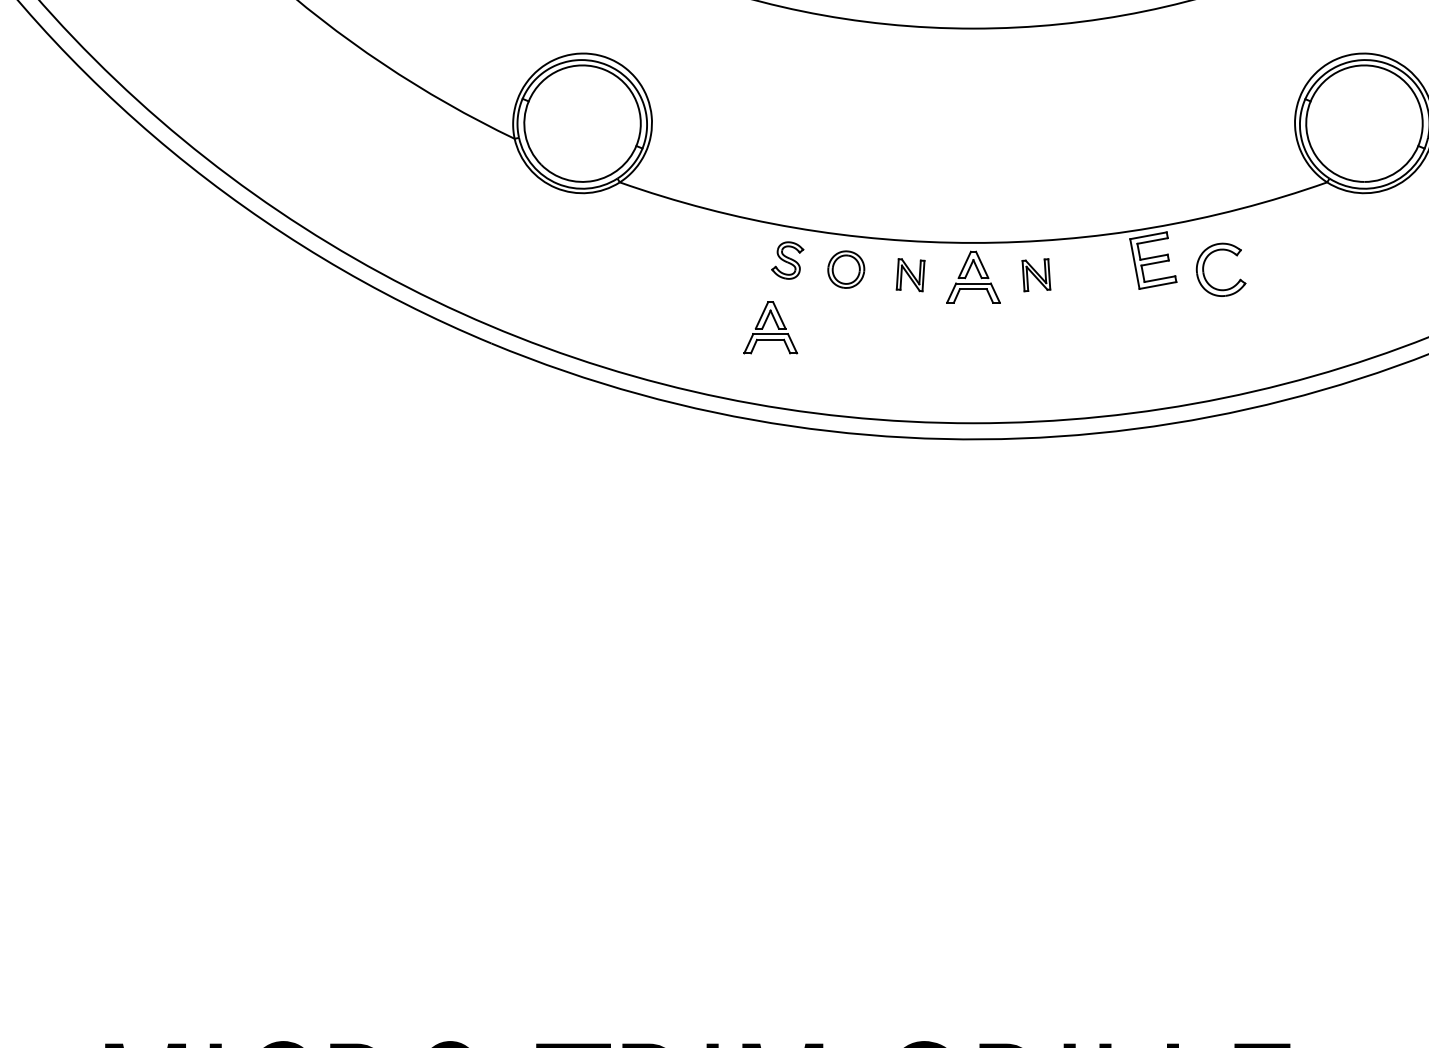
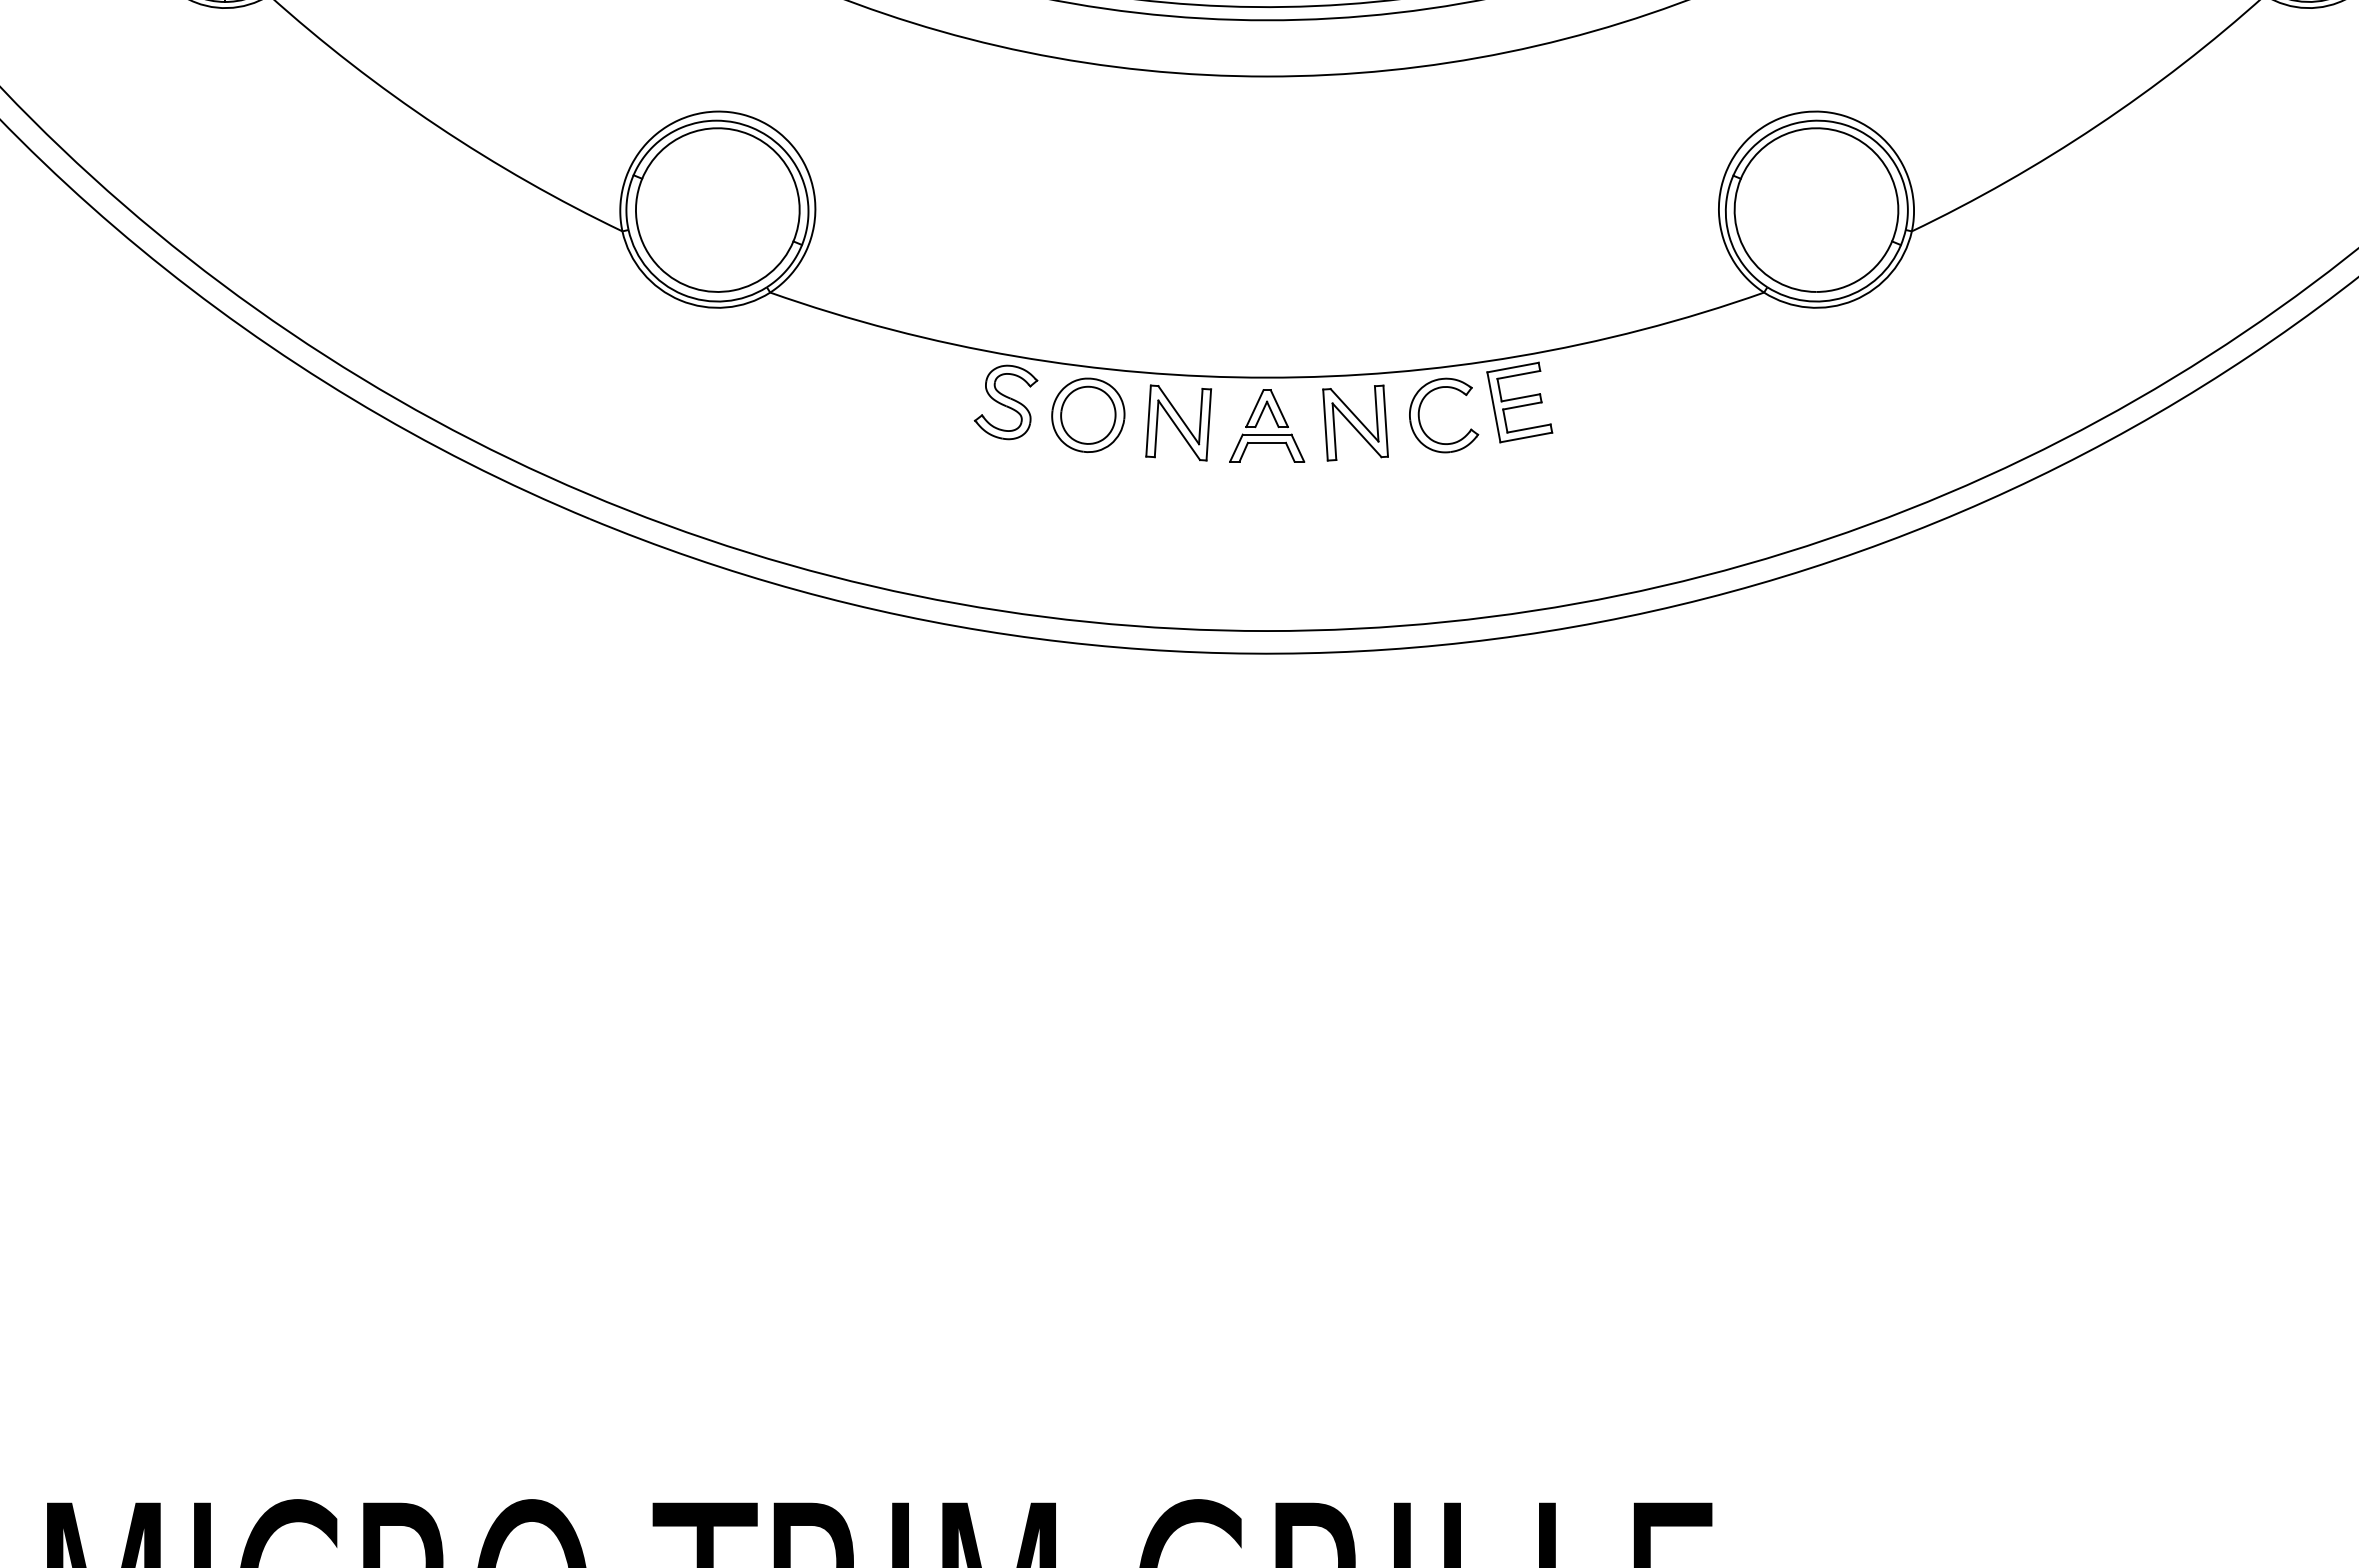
part: (787, 260) -> (1005, 402), size x1.43
part: (846, 269) -> (1088, 414), size x1.43
part: (1204, 273) -> (1420, 420), moved
part: (910, 274) -> (1178, 422), size x1.67
part: (1036, 274) -> (1355, 422), size x1.67
part: (776, 325) -> (990, 493), removed

